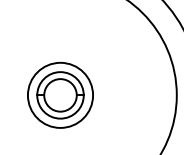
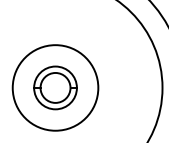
circle: (60, 94) -> (55, 87), size x1.43

